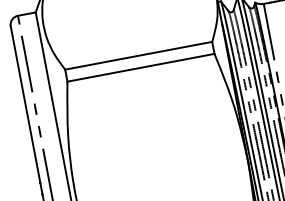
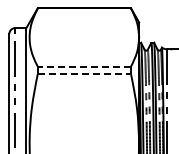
line: (138, 55) -> (84, 66), solid -> dashed
line: (141, 68) -> (84, 74), solid -> dashed

